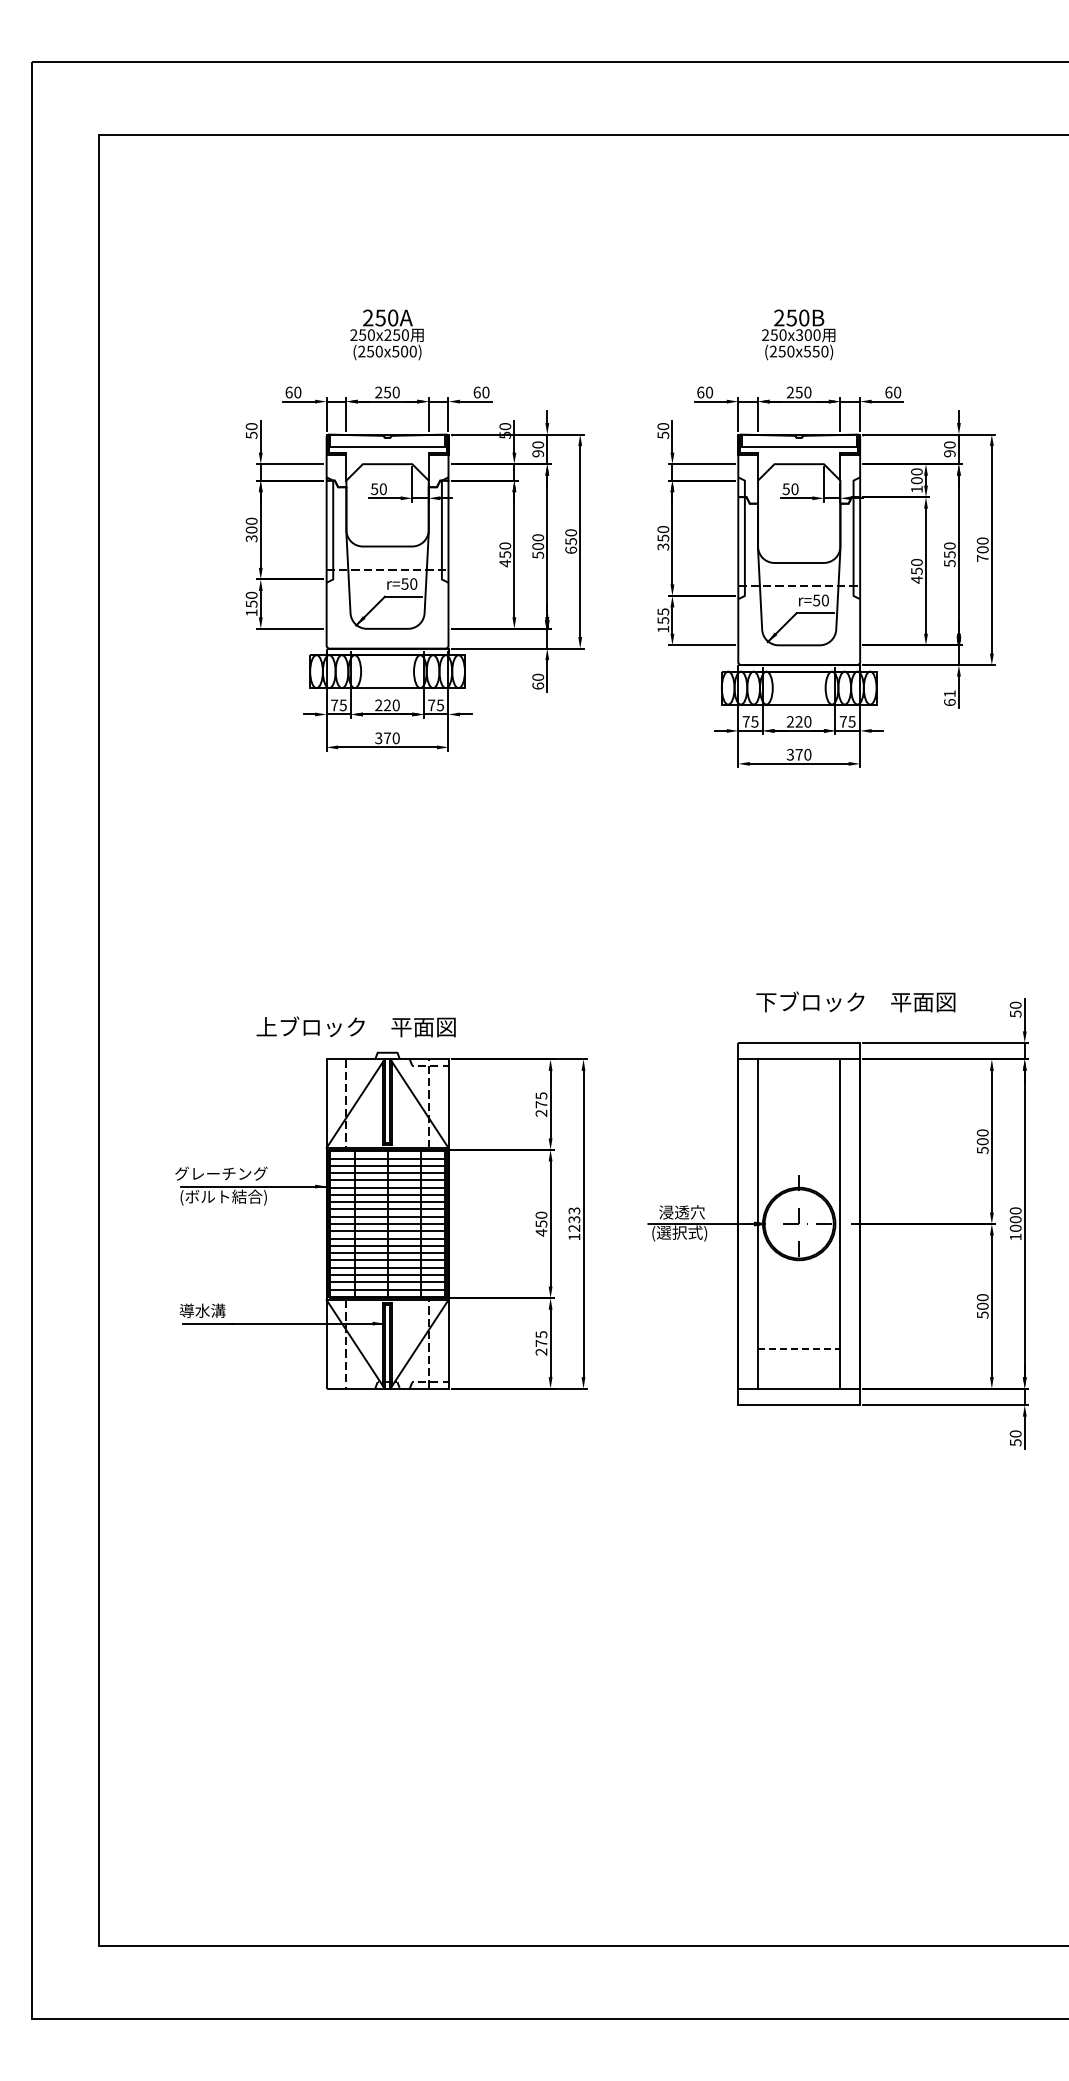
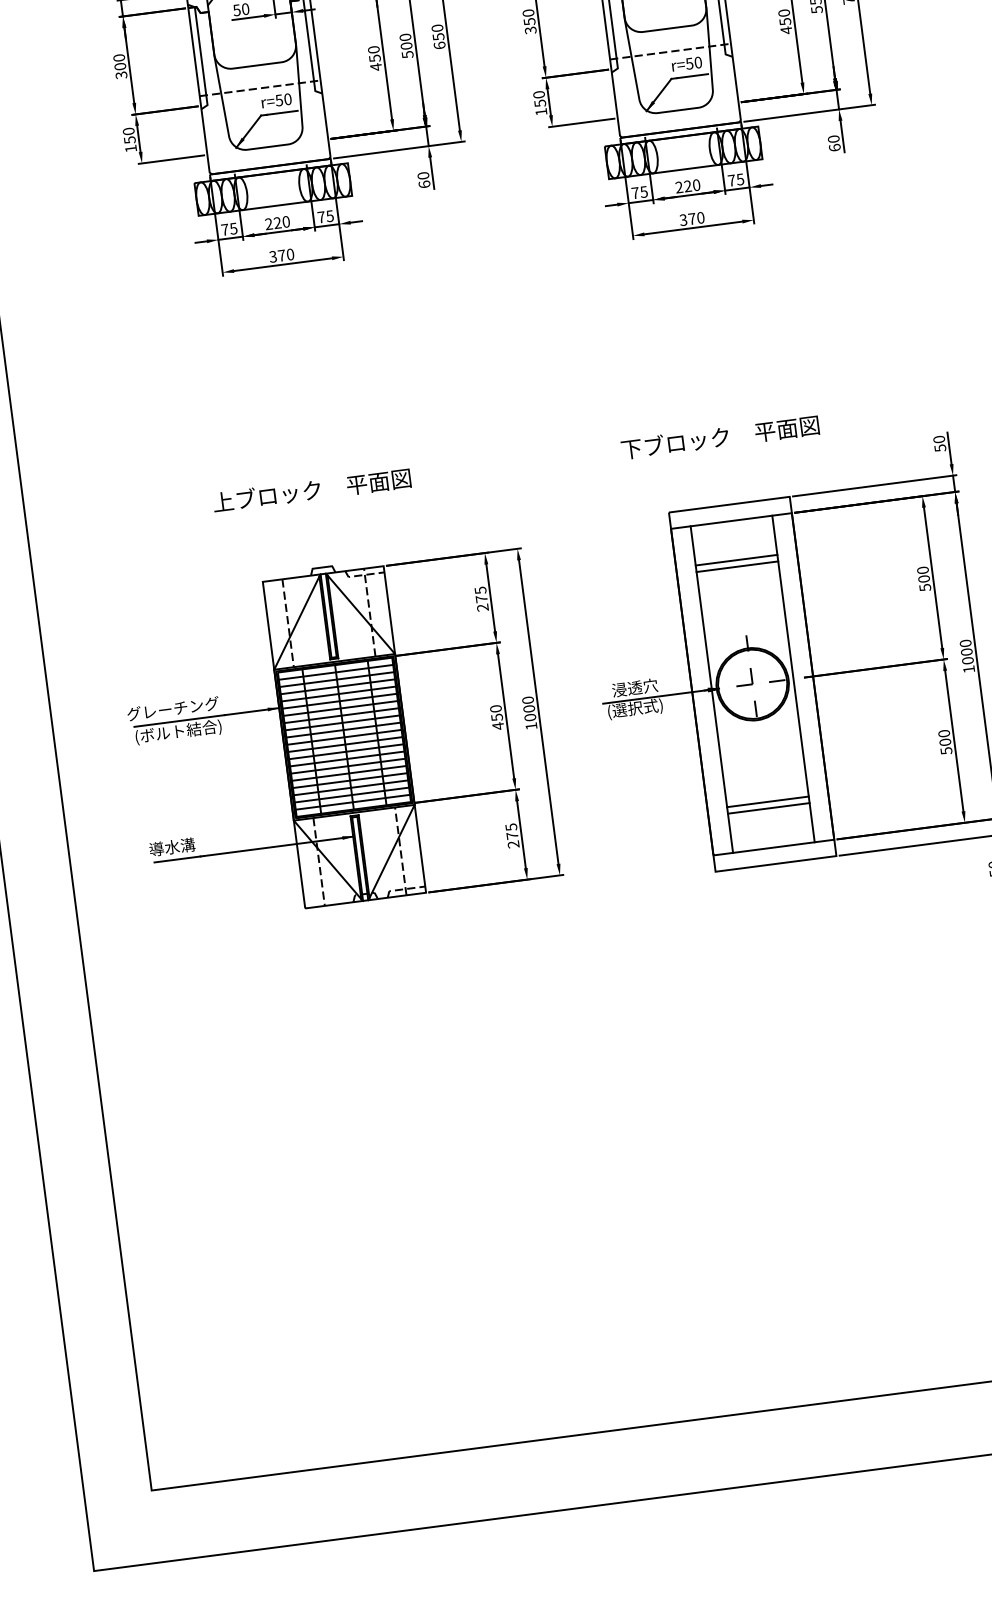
text: (663, 611) -> (539, 94), 155 -> 150
text: (949, 693) -> (833, 138), 61 -> 60
text: (855, 1001) -> (719, 436), moved
text: (355, 1026) -> (311, 490), moved
line: (799, 1098) -> (736, 559), added
line: (799, 1105) -> (737, 566), added
text: (574, 1219) -> (529, 708), 1233 -> 1000
line: (799, 1342) -> (768, 801), added
line: (799, 1349) -> (769, 808), dashed -> solid

